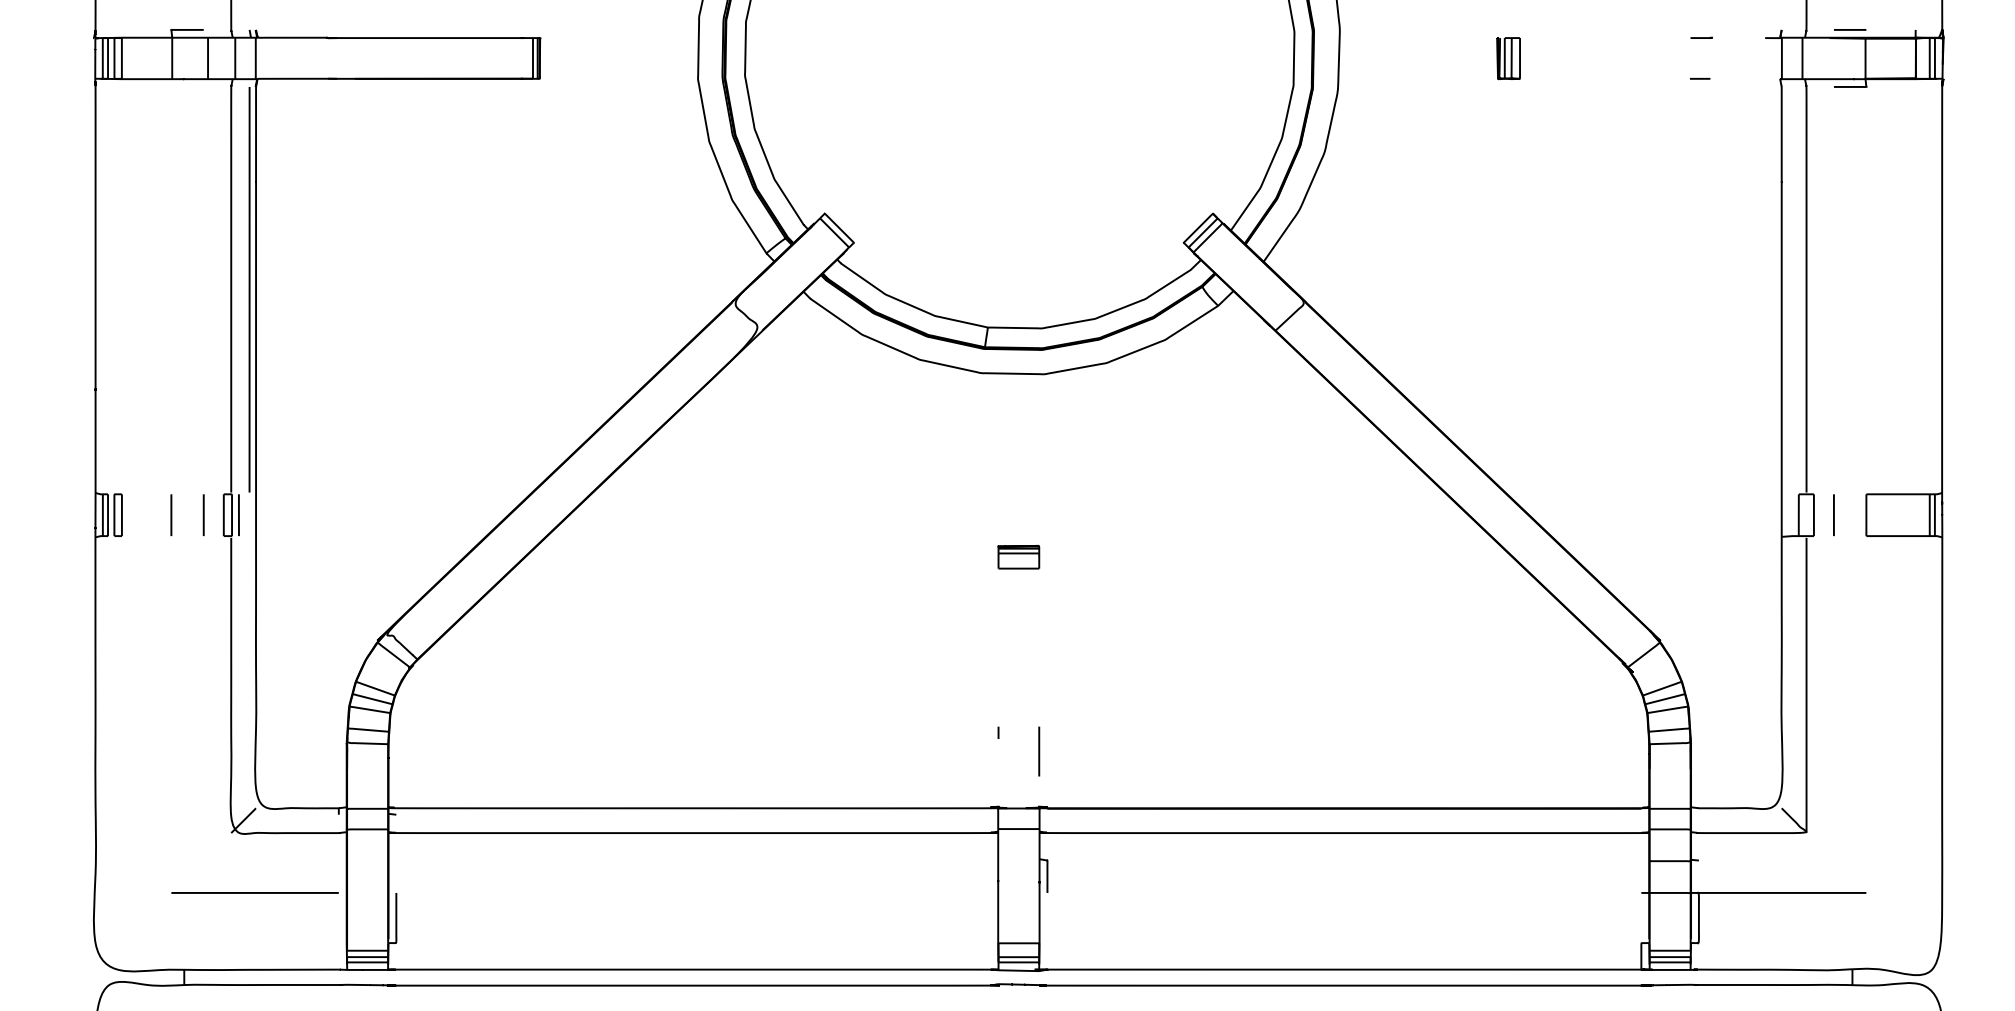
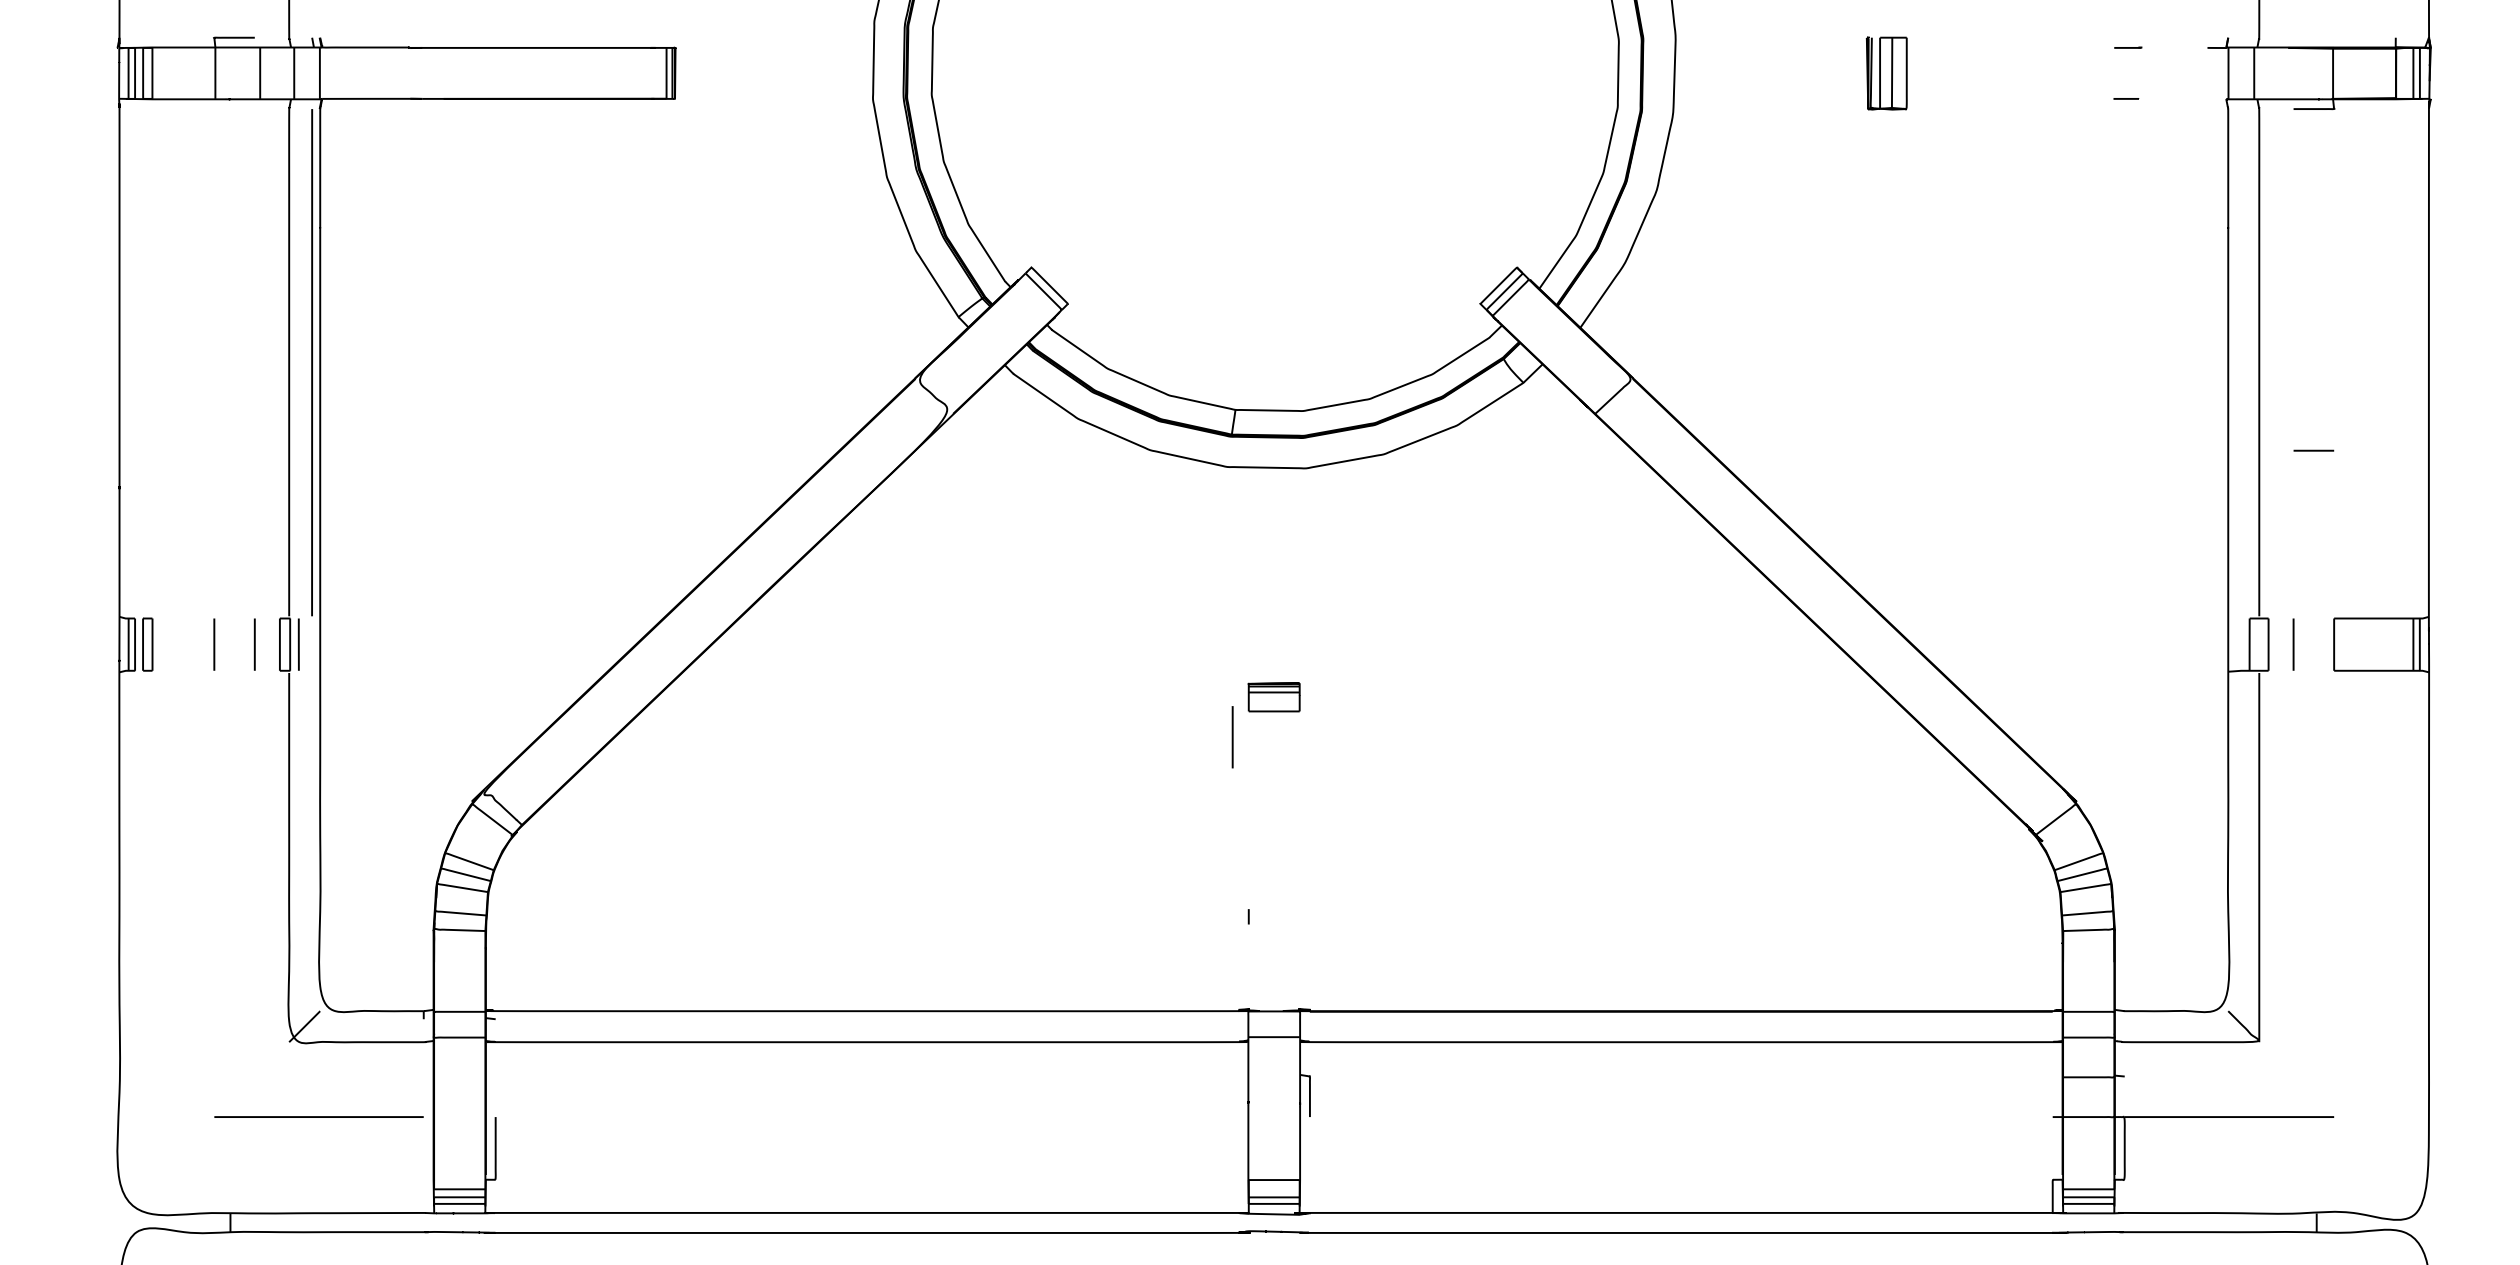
line: (1849, 29) -> (2313, 450), moved
part: (1508, 58) -> (1886, 73), size x1.4
line: (1039, 751) -> (1232, 737), moved

